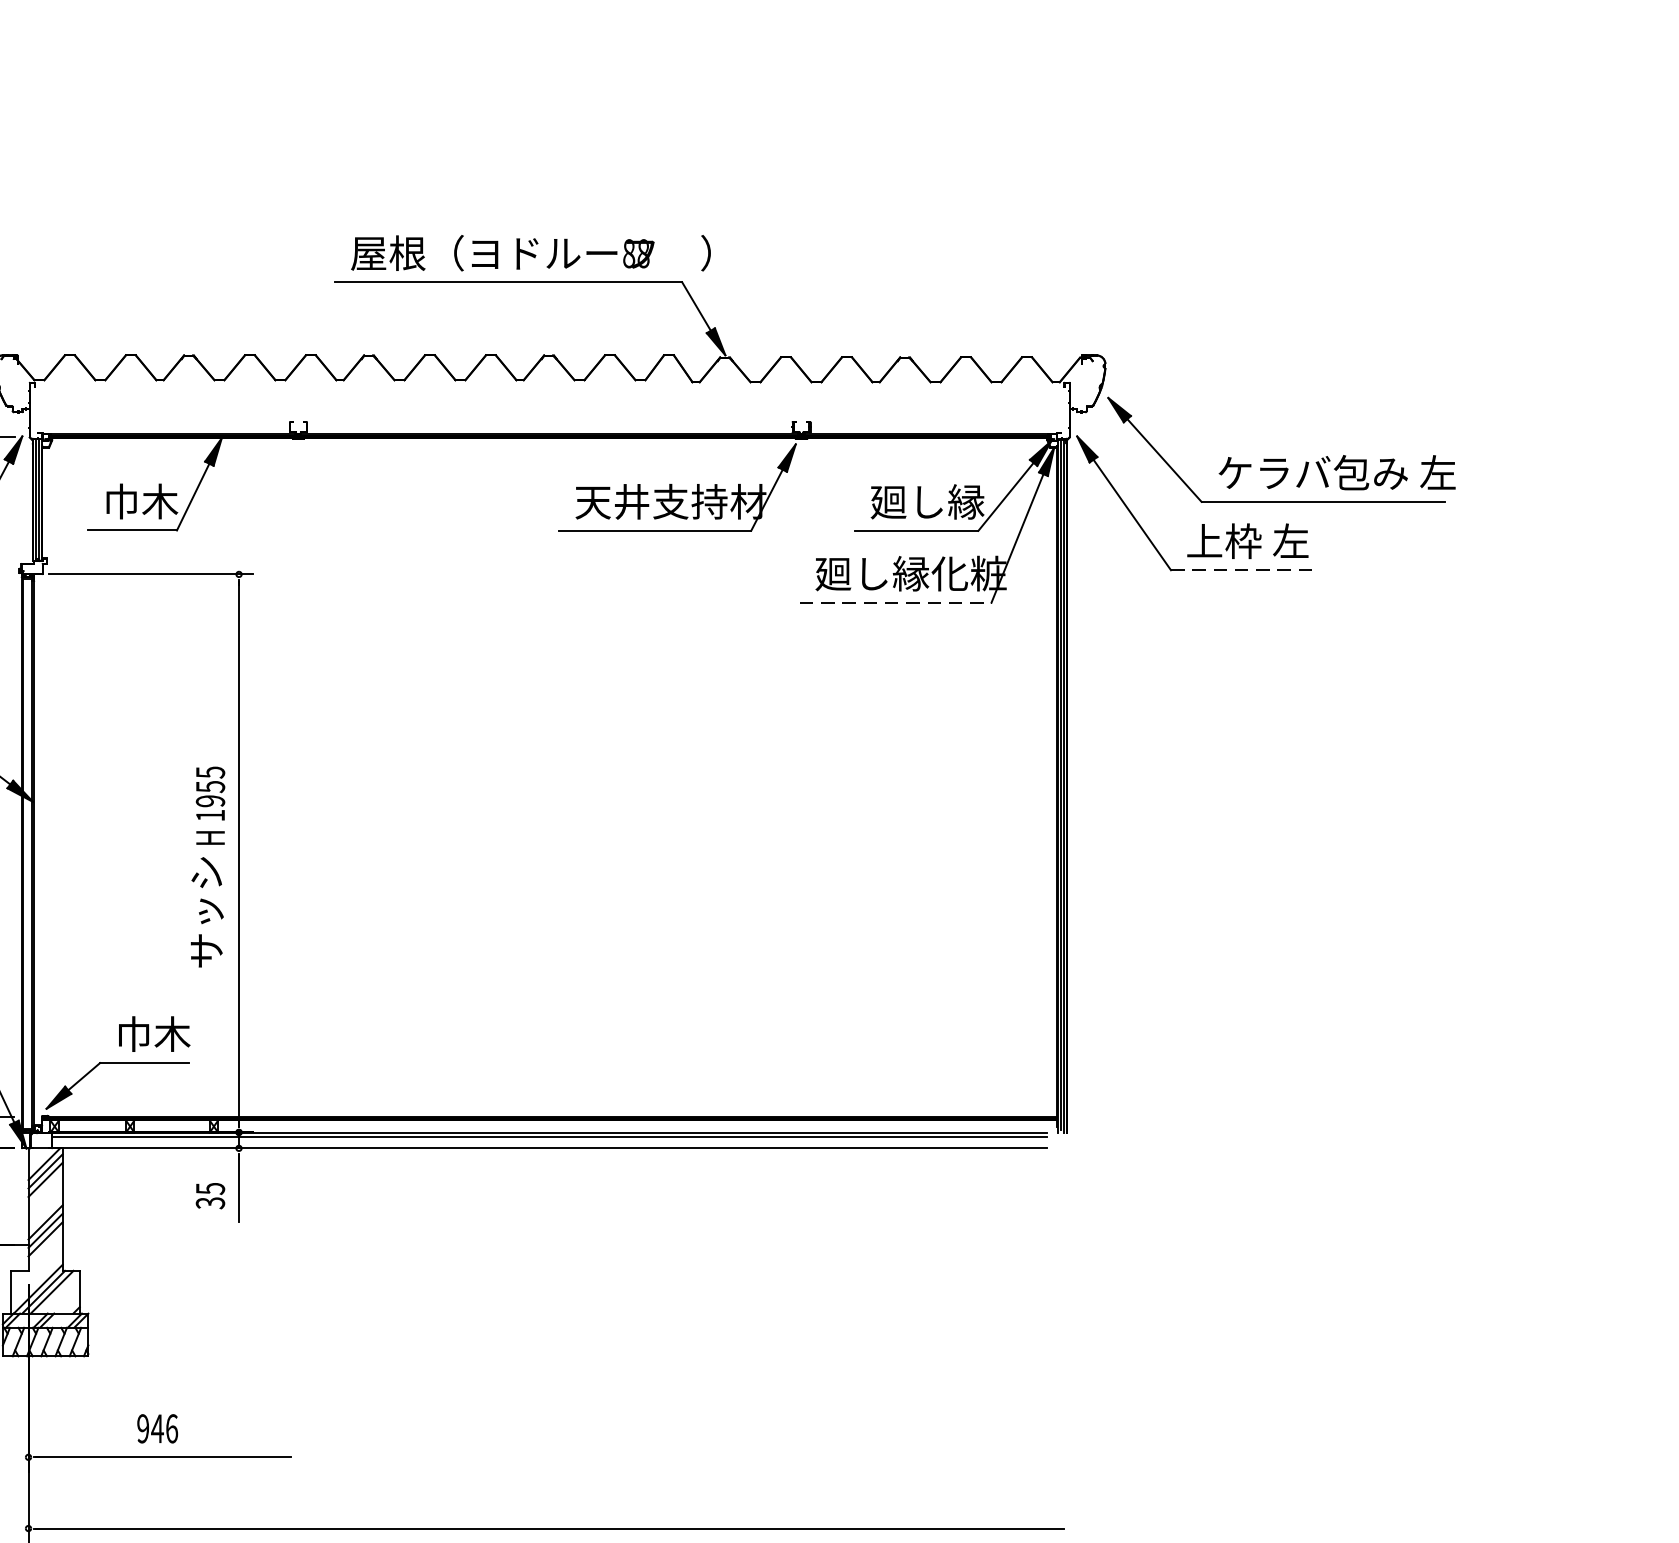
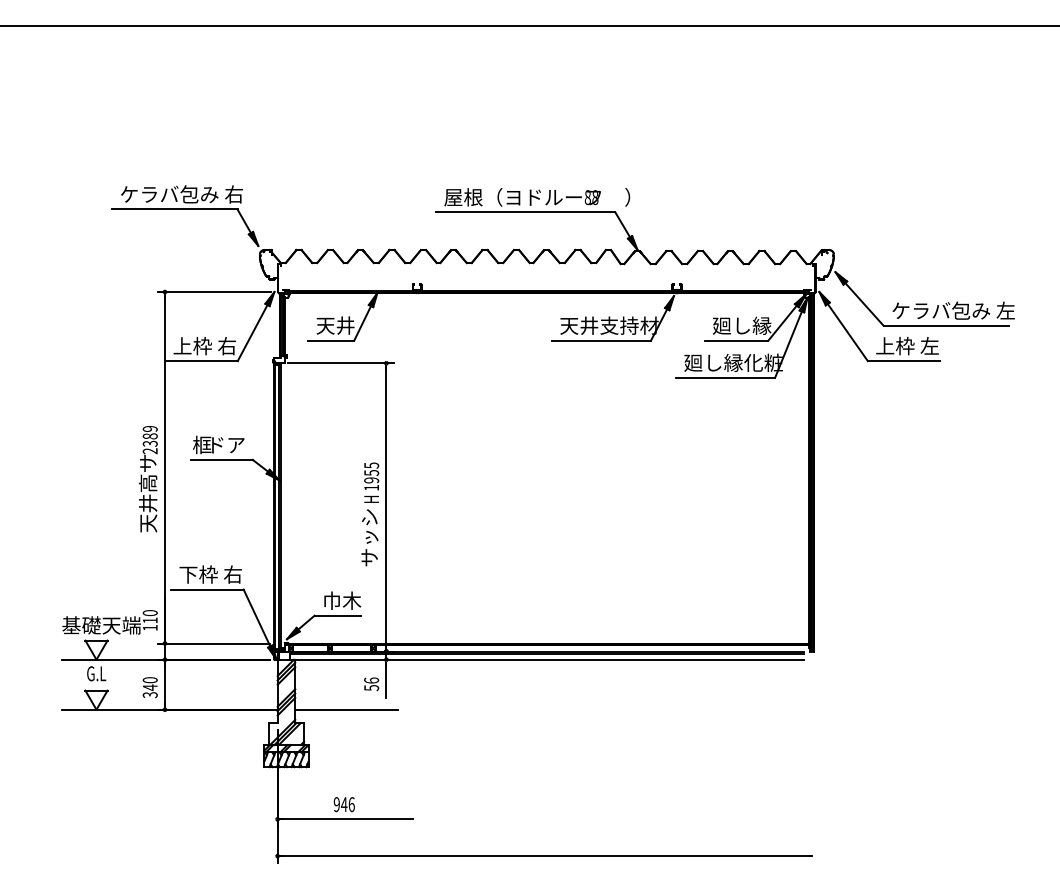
text: (140, 501) -> (335, 325), 巾木 -> 天井
line: (1242, 571) -> (904, 361), dashed -> solid
line: (895, 602) -> (725, 377), dashed -> solid
text: (210, 1194) -> (371, 683), 35 -> 56
line: (161, 1244) -> (346, 709), added

